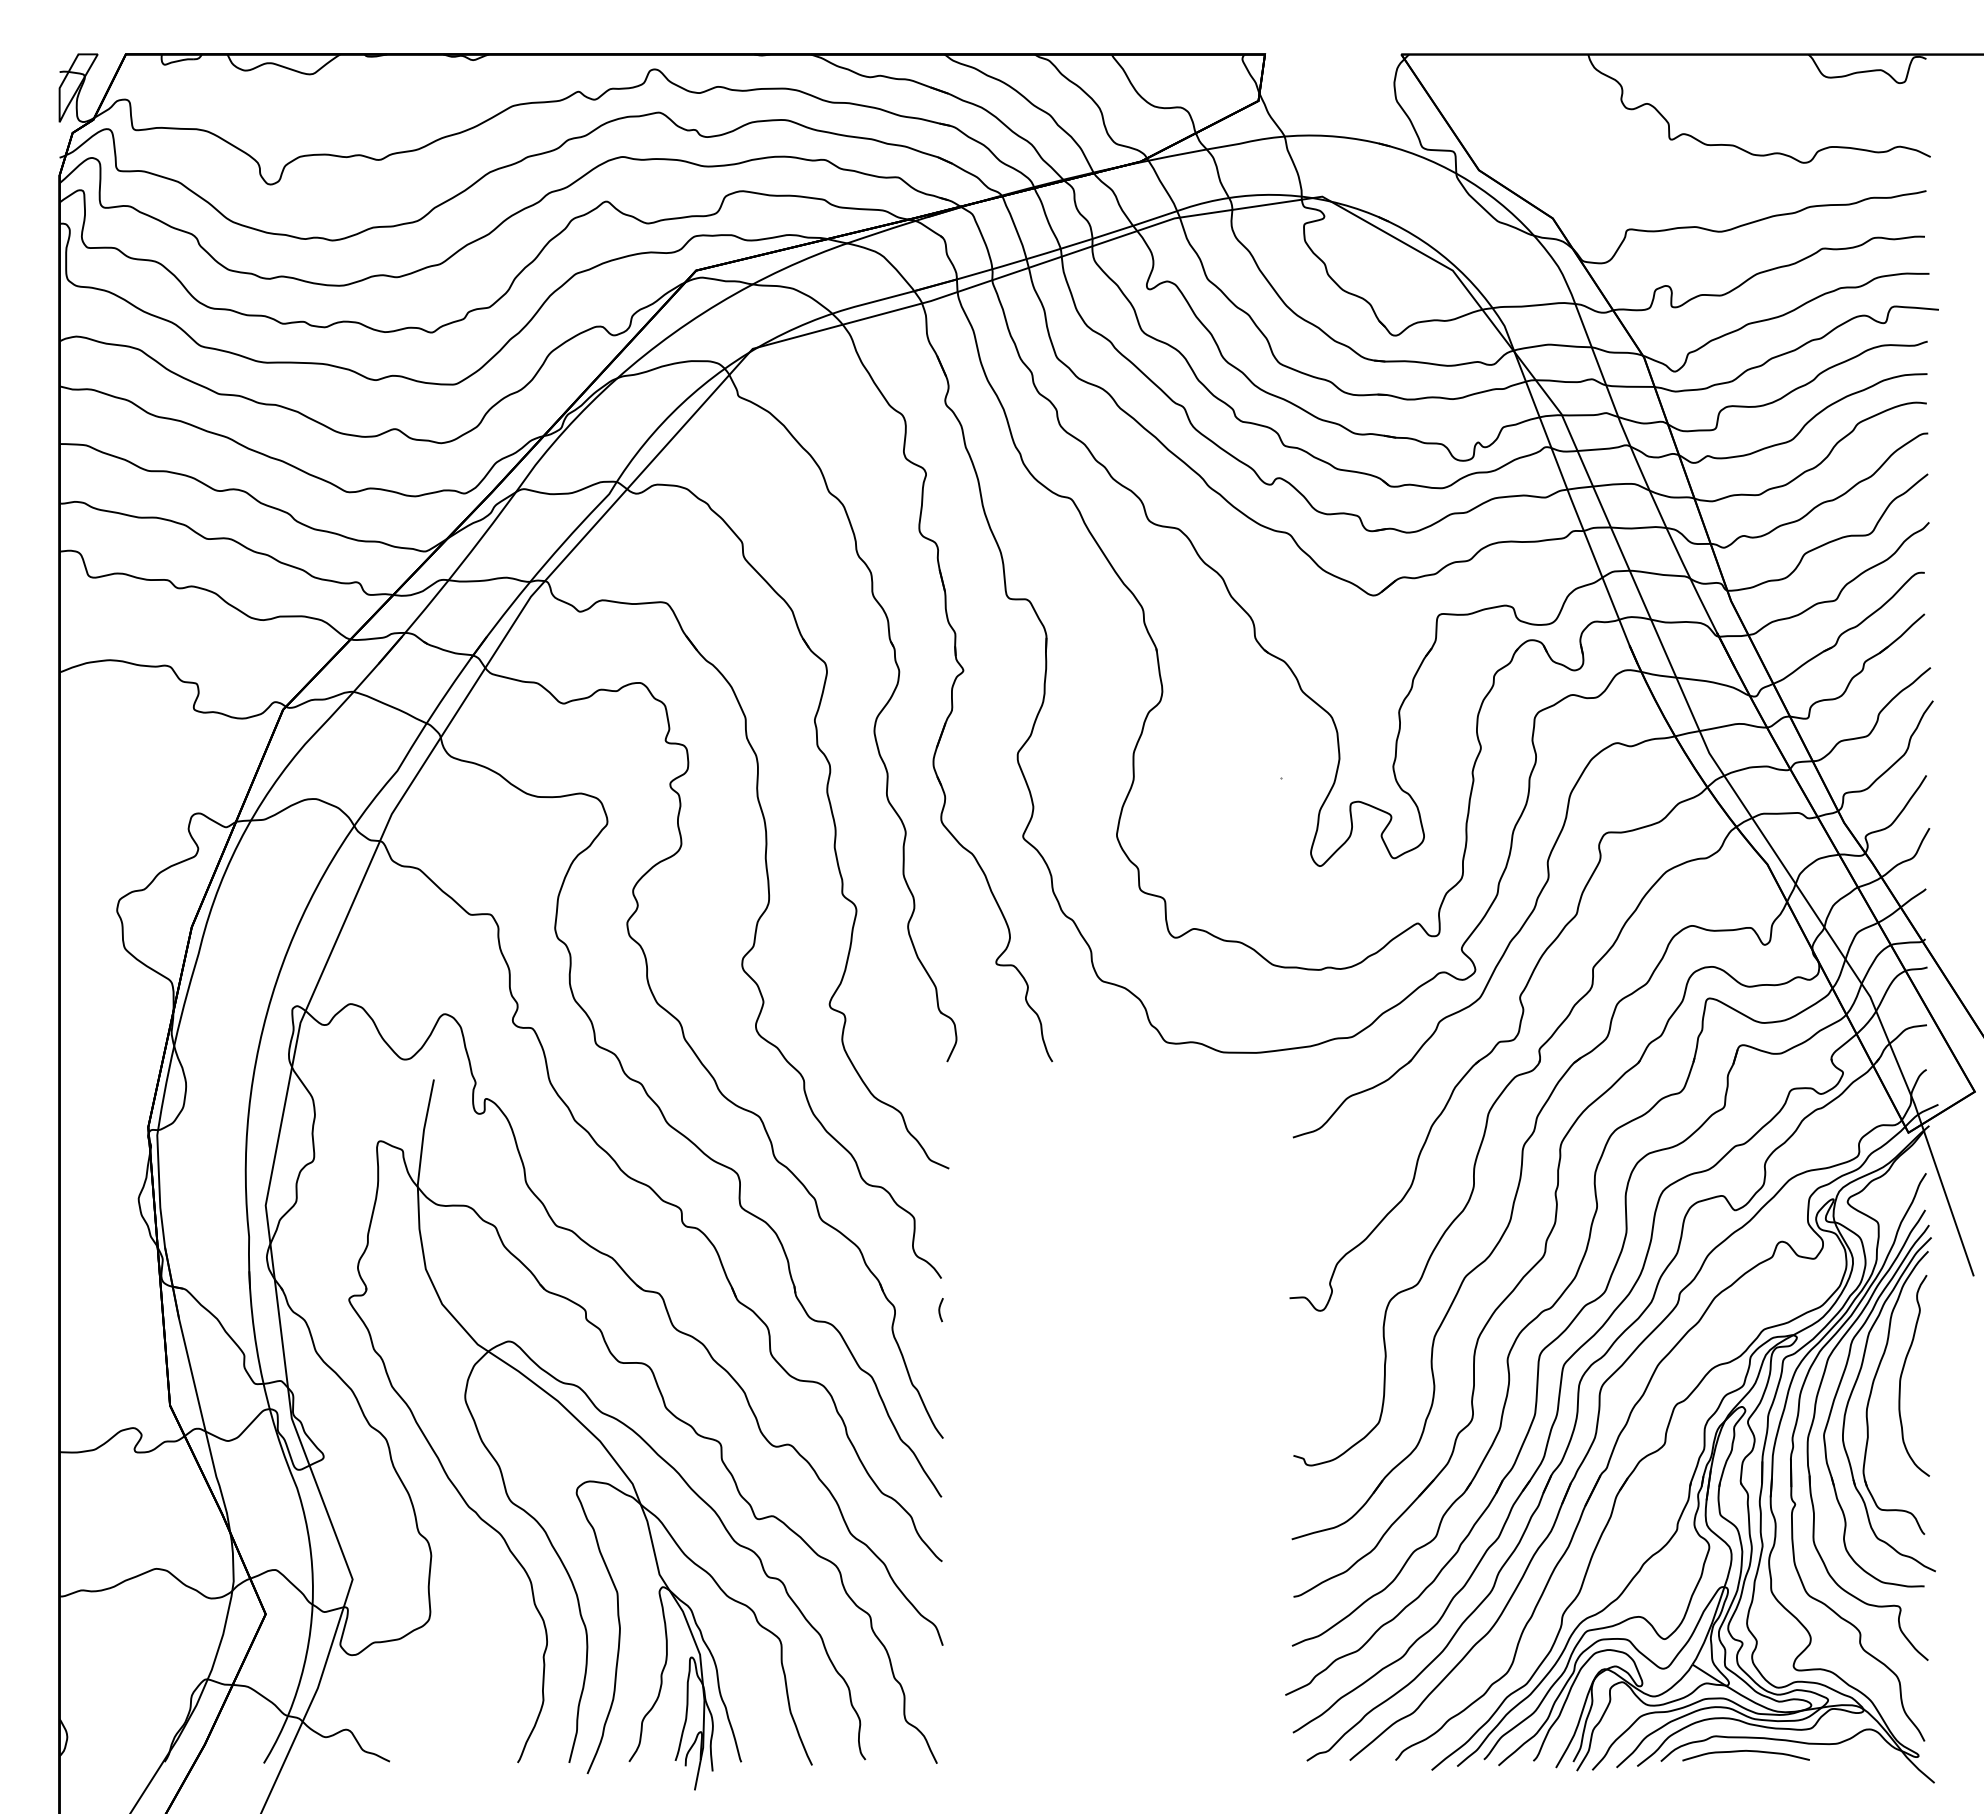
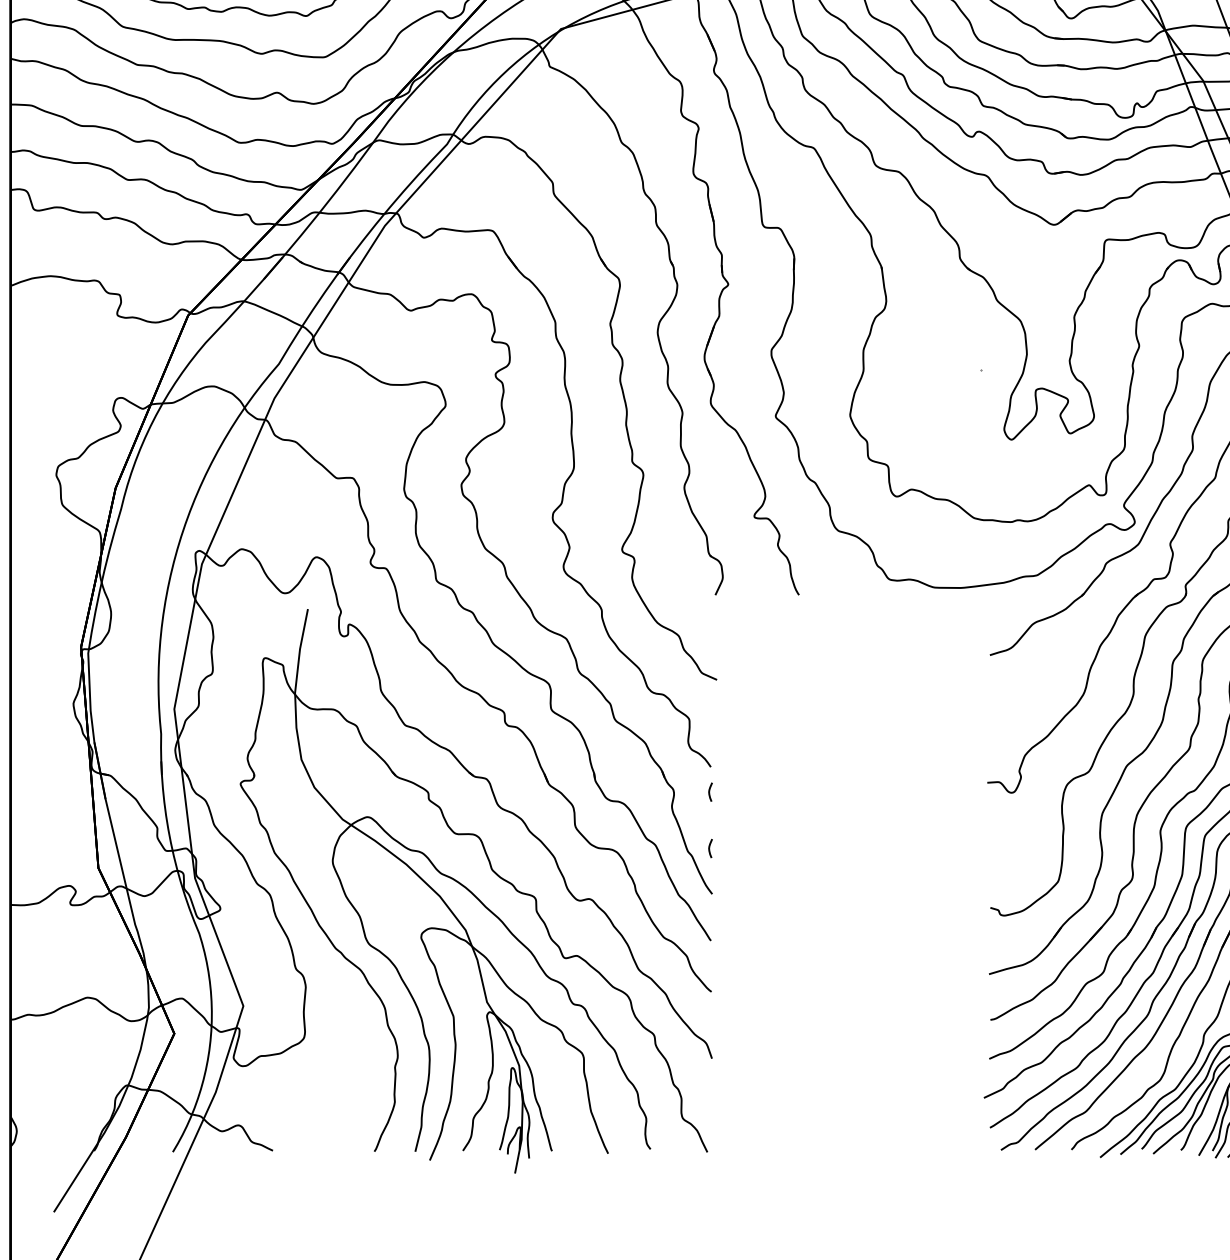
curve: (940, 1381) -> (710, 848), added

